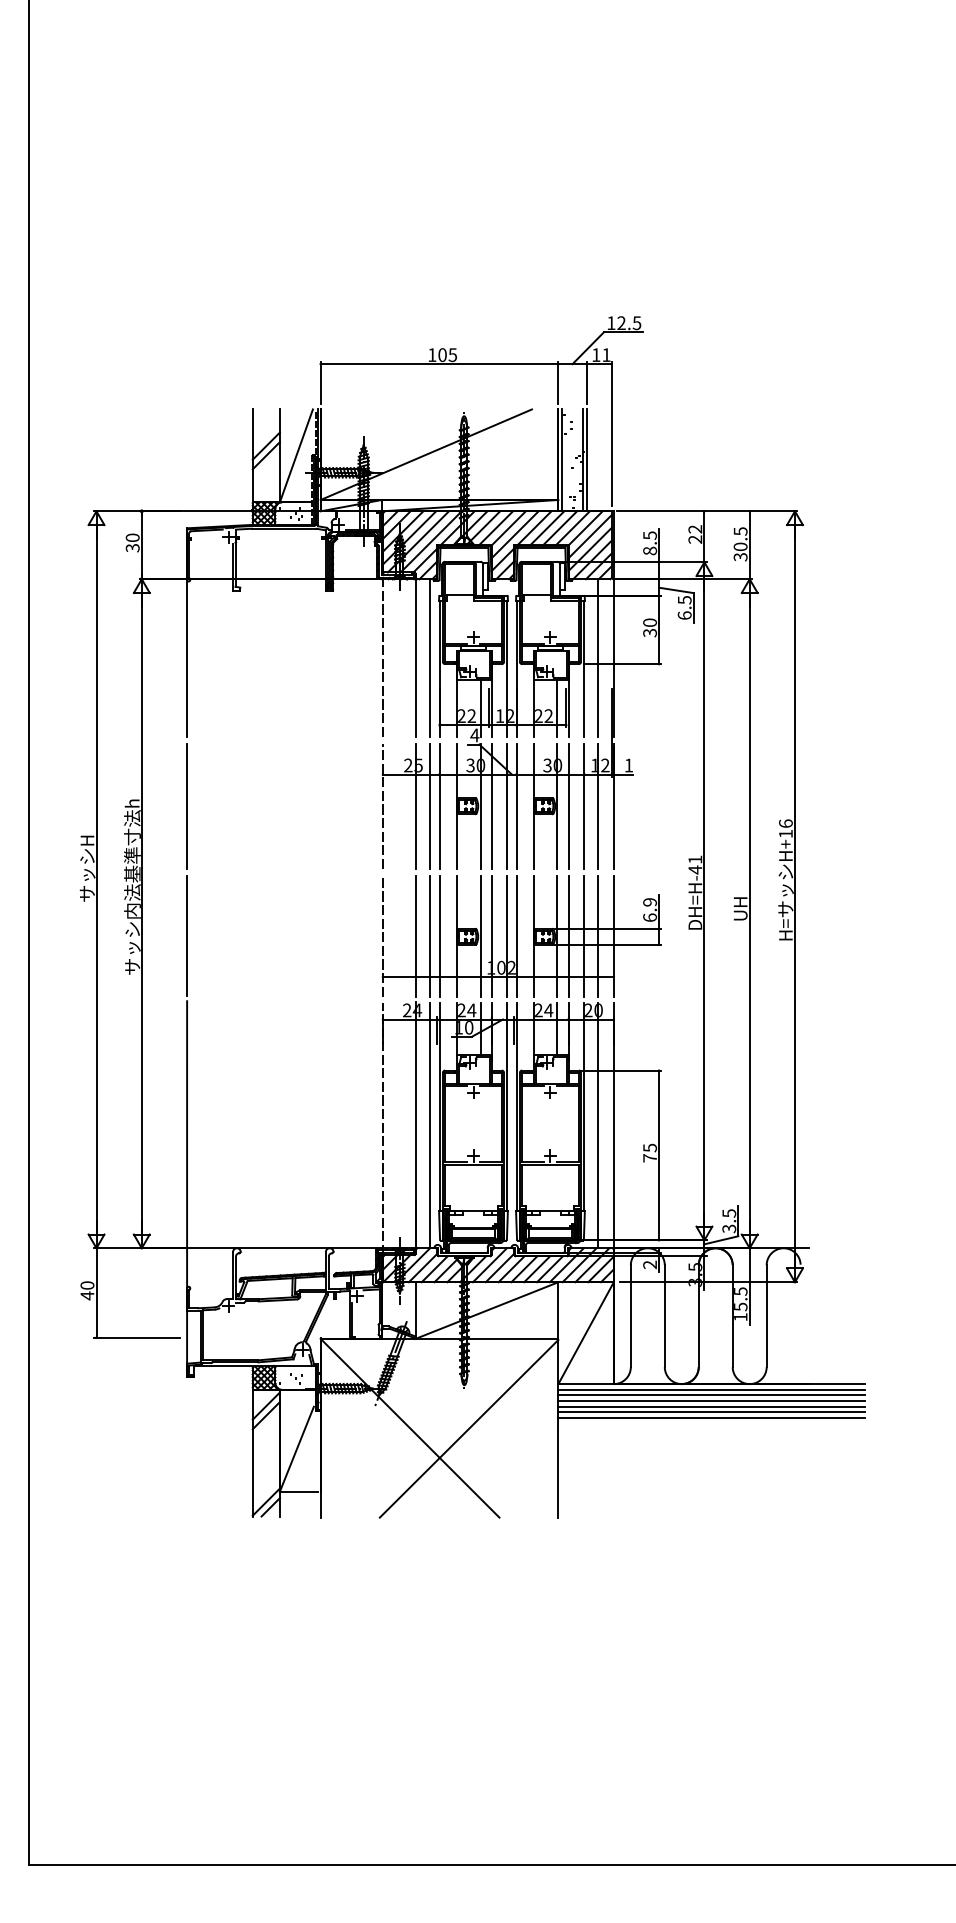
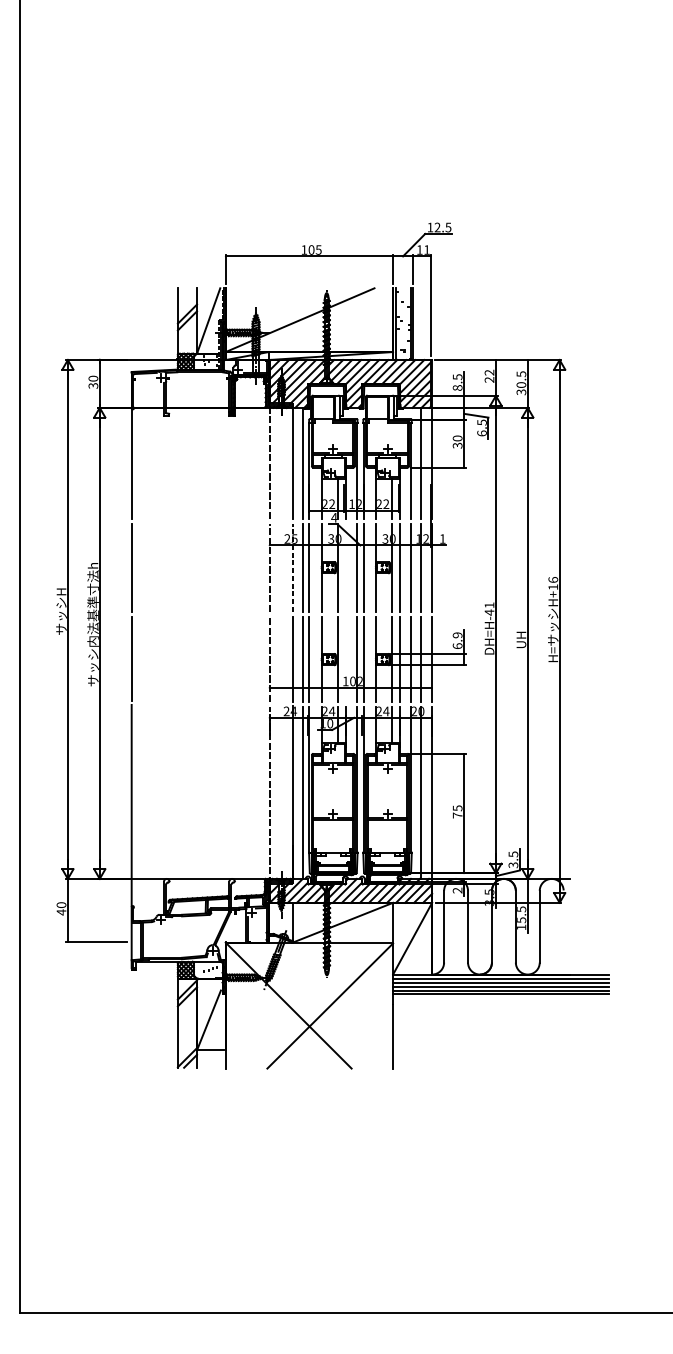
line: (415, 806) -> (292, 567), solid -> dashed
line: (491, 806) -> (346, 567), removed
line: (491, 935) -> (346, 658), removed
line: (711, 1418) -> (500, 998), removed

